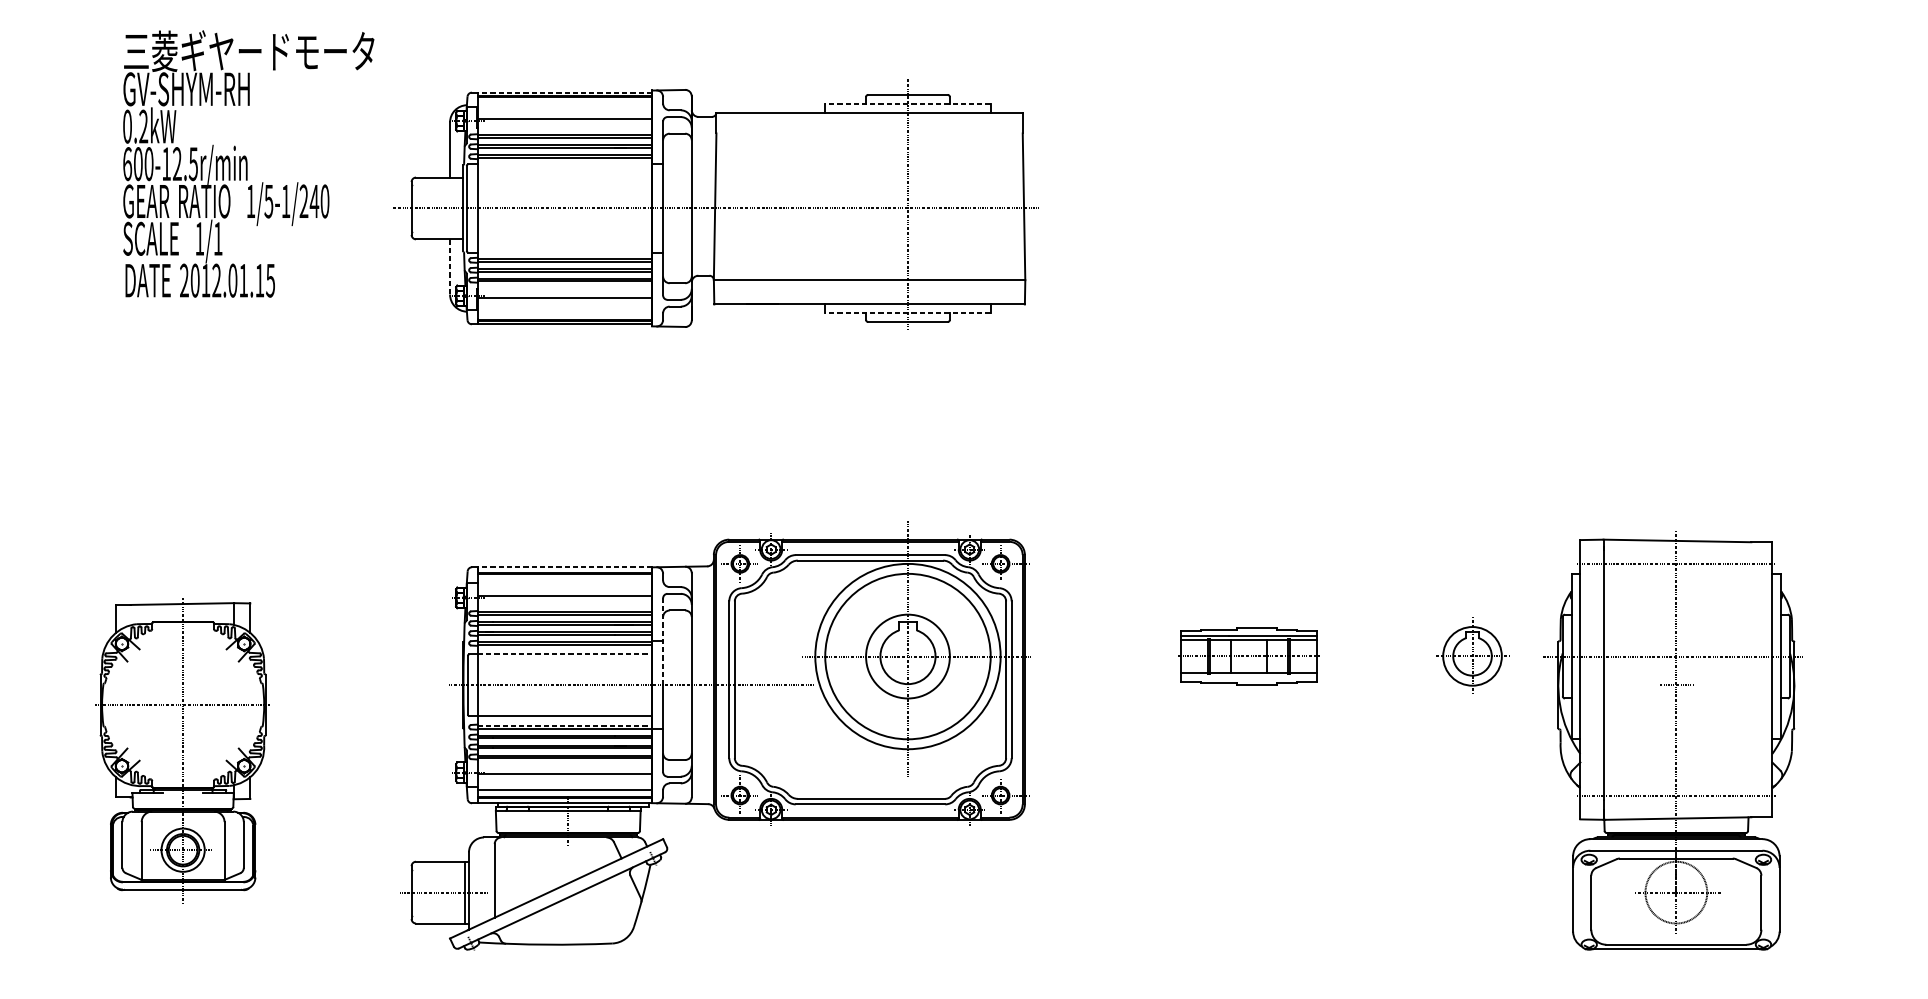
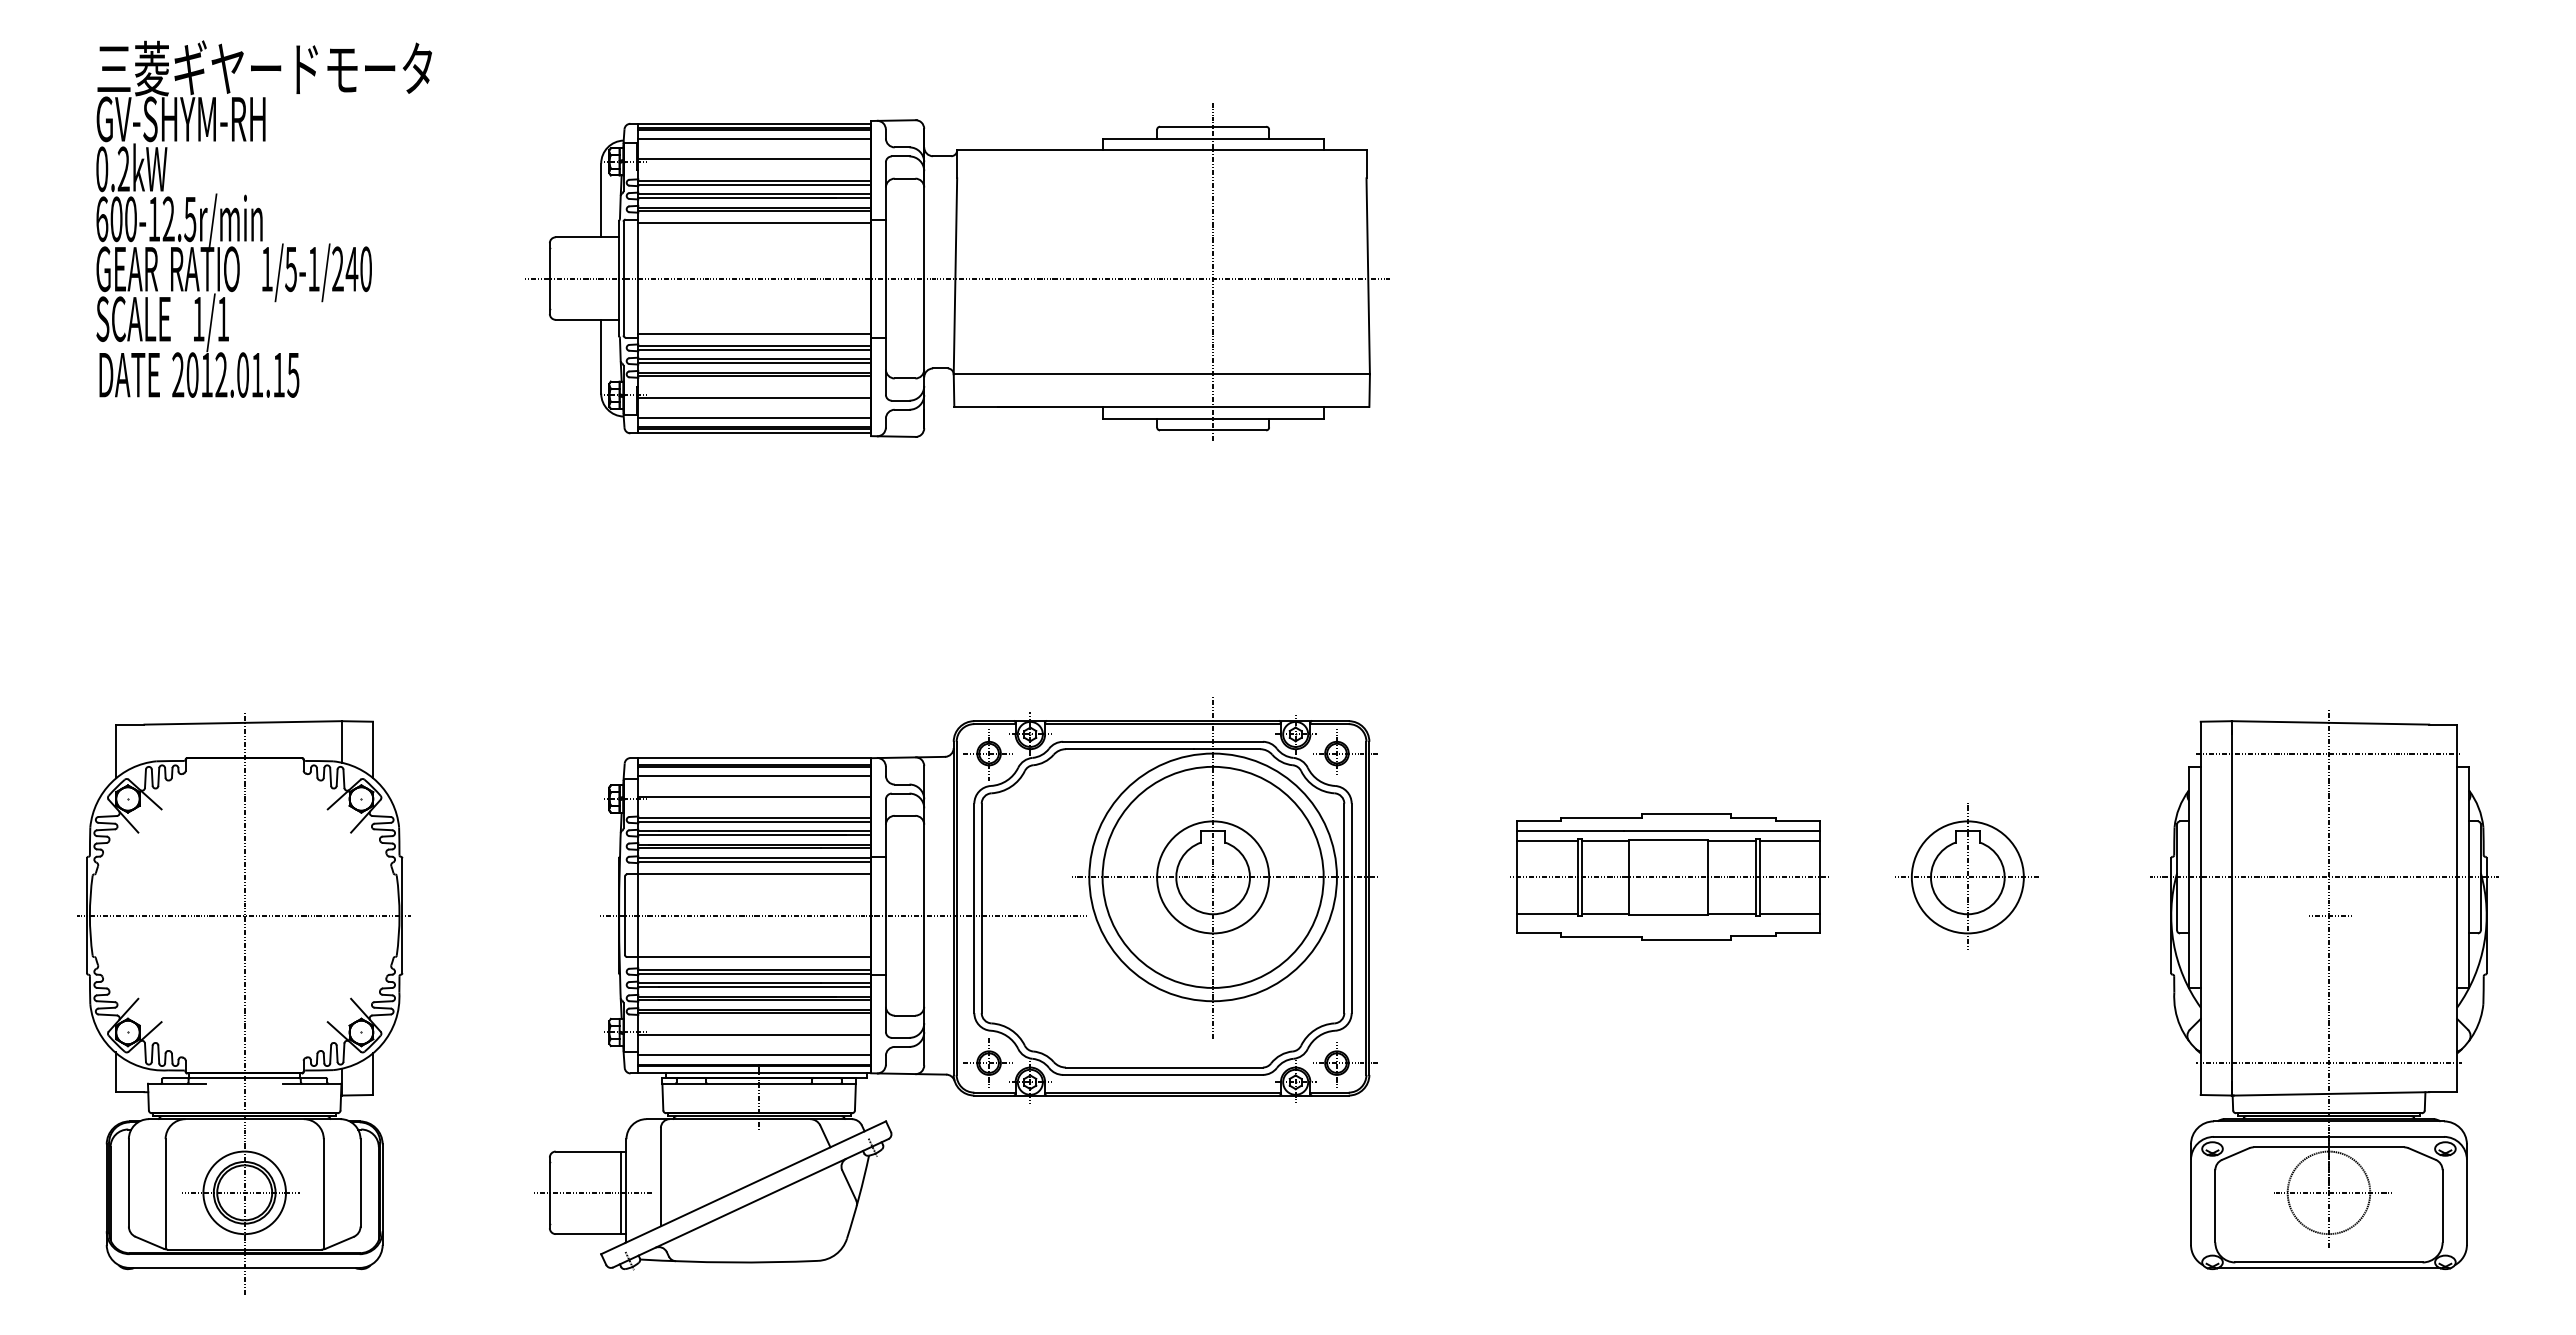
line: (564, 92) -> (754, 123), dashed -> solid
line: (908, 103) -> (1213, 138), dashed -> solid
line: (564, 104) -> (754, 139), added
text: (248, 163) -> (263, 218), moved
line: (564, 167) -> (754, 223), added
line: (564, 249) -> (754, 333), added
line: (450, 266) -> (601, 356), dashed -> solid
line: (564, 313) -> (754, 418), added
line: (908, 313) -> (1213, 418), dashed -> solid
line: (564, 567) -> (754, 758), dashed -> solid
line: (564, 581) -> (754, 776), added
line: (662, 641) -> (885, 857), dashed -> solid
line: (565, 654) -> (755, 874), dashed -> solid
part: (1249, 655) -> (1669, 876), size x1.67
part: (1471, 655) -> (1966, 876), size x1.43
line: (565, 725) -> (755, 969), dashed -> solid
part: (1673, 740) -> (2324, 989), moved
part: (182, 750) -> (243, 1003), size x1.43

